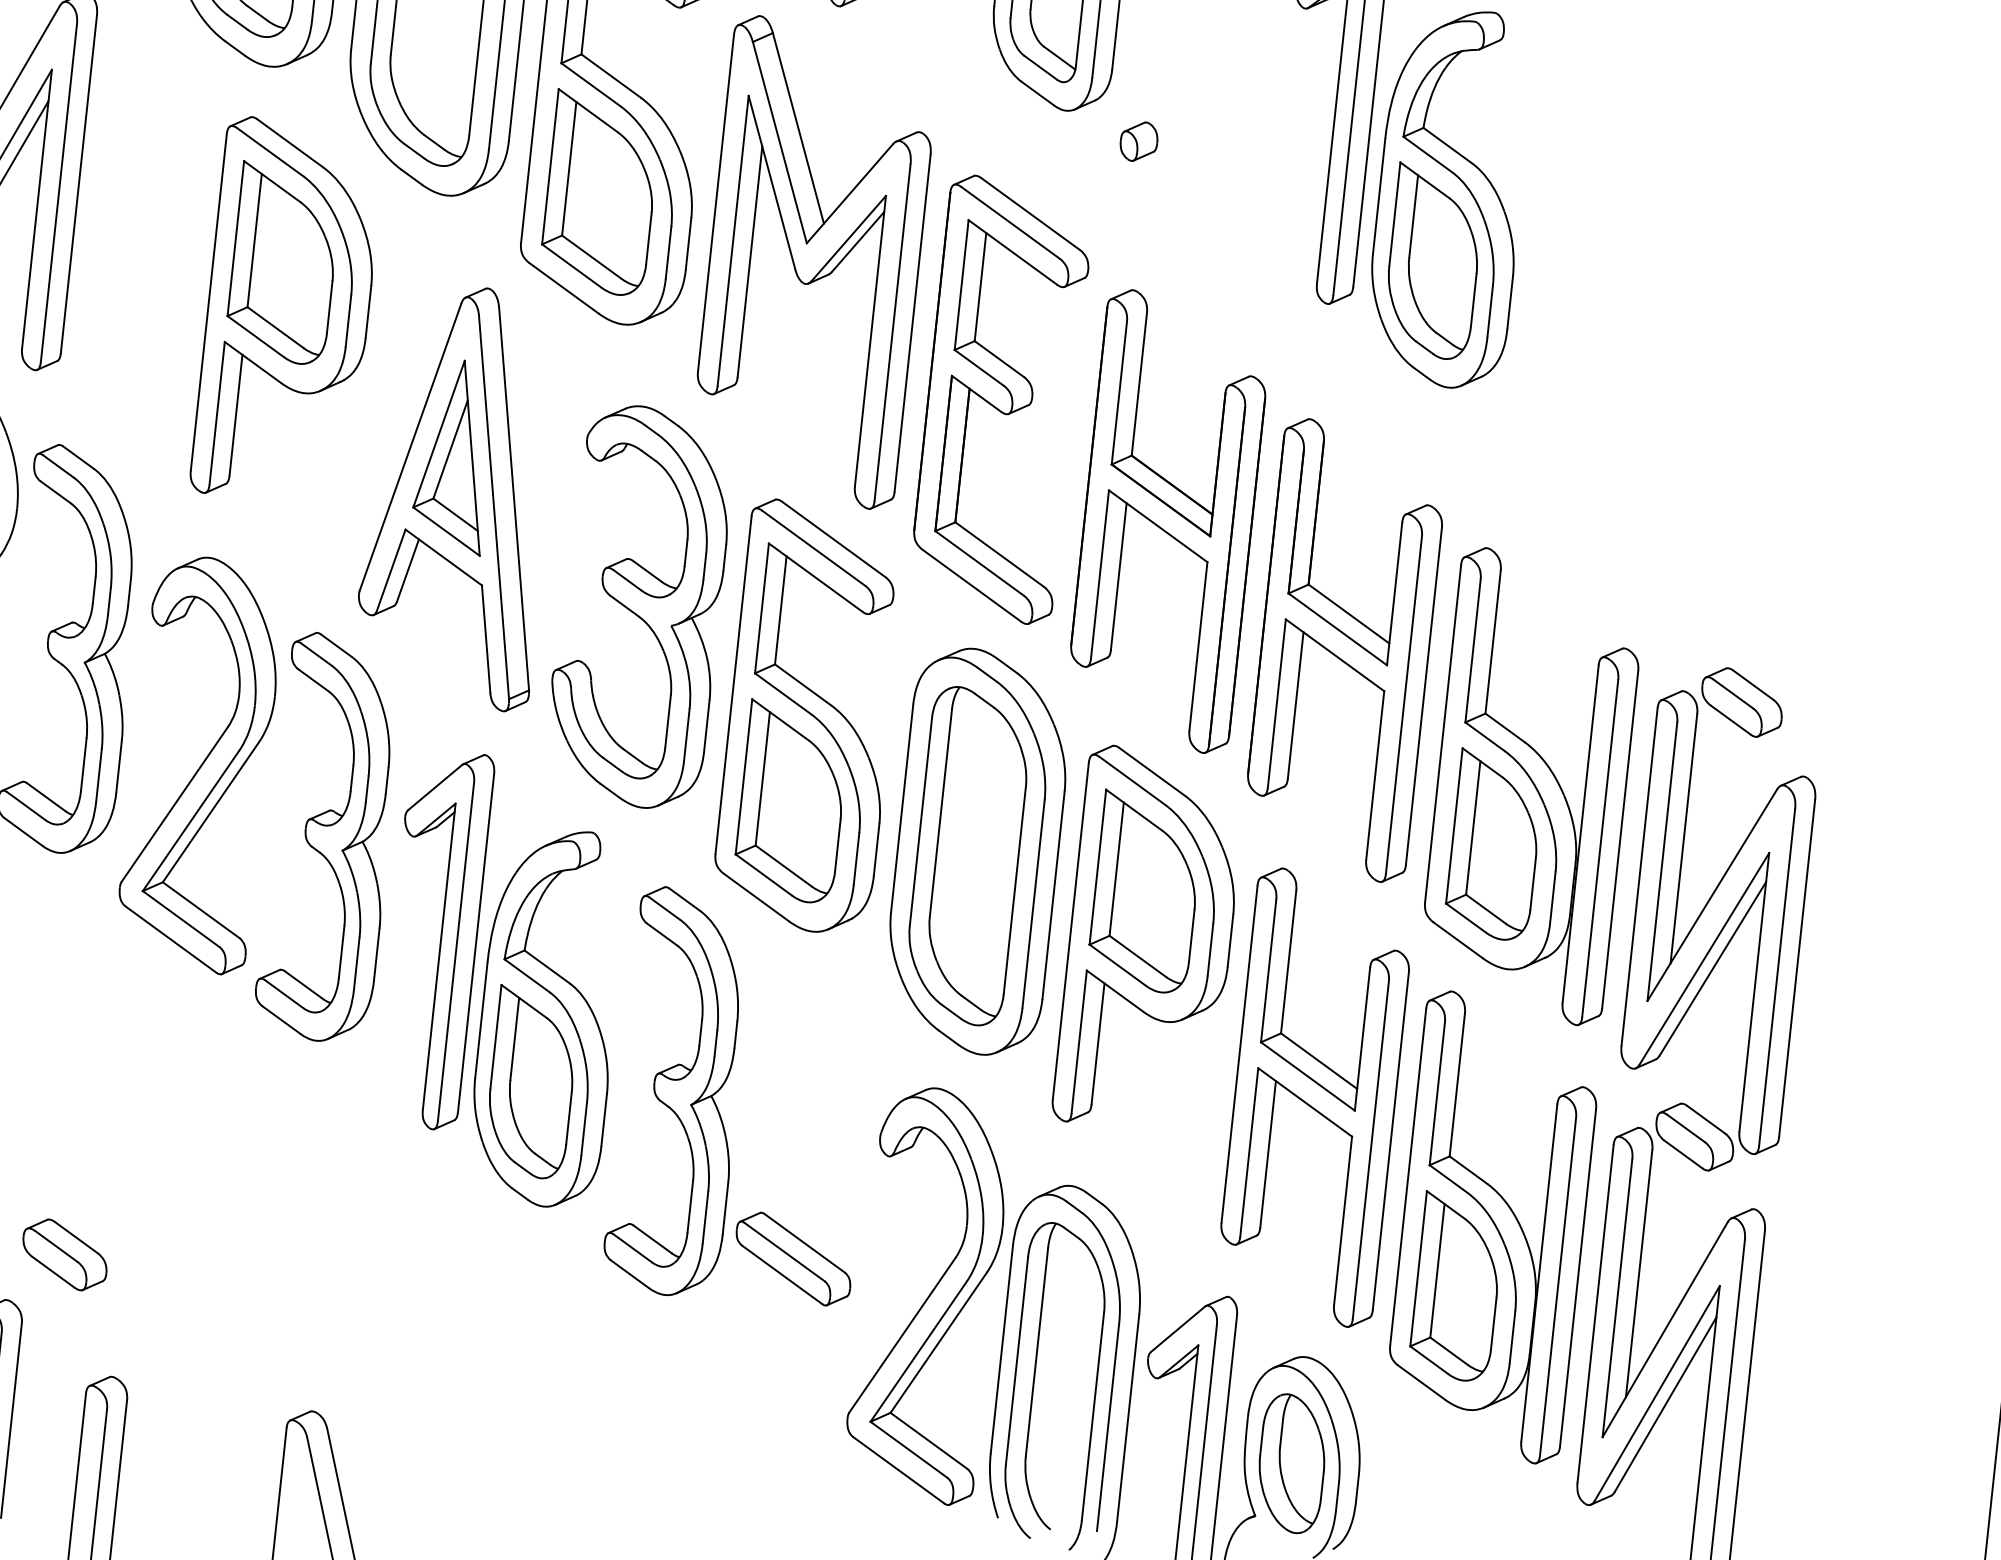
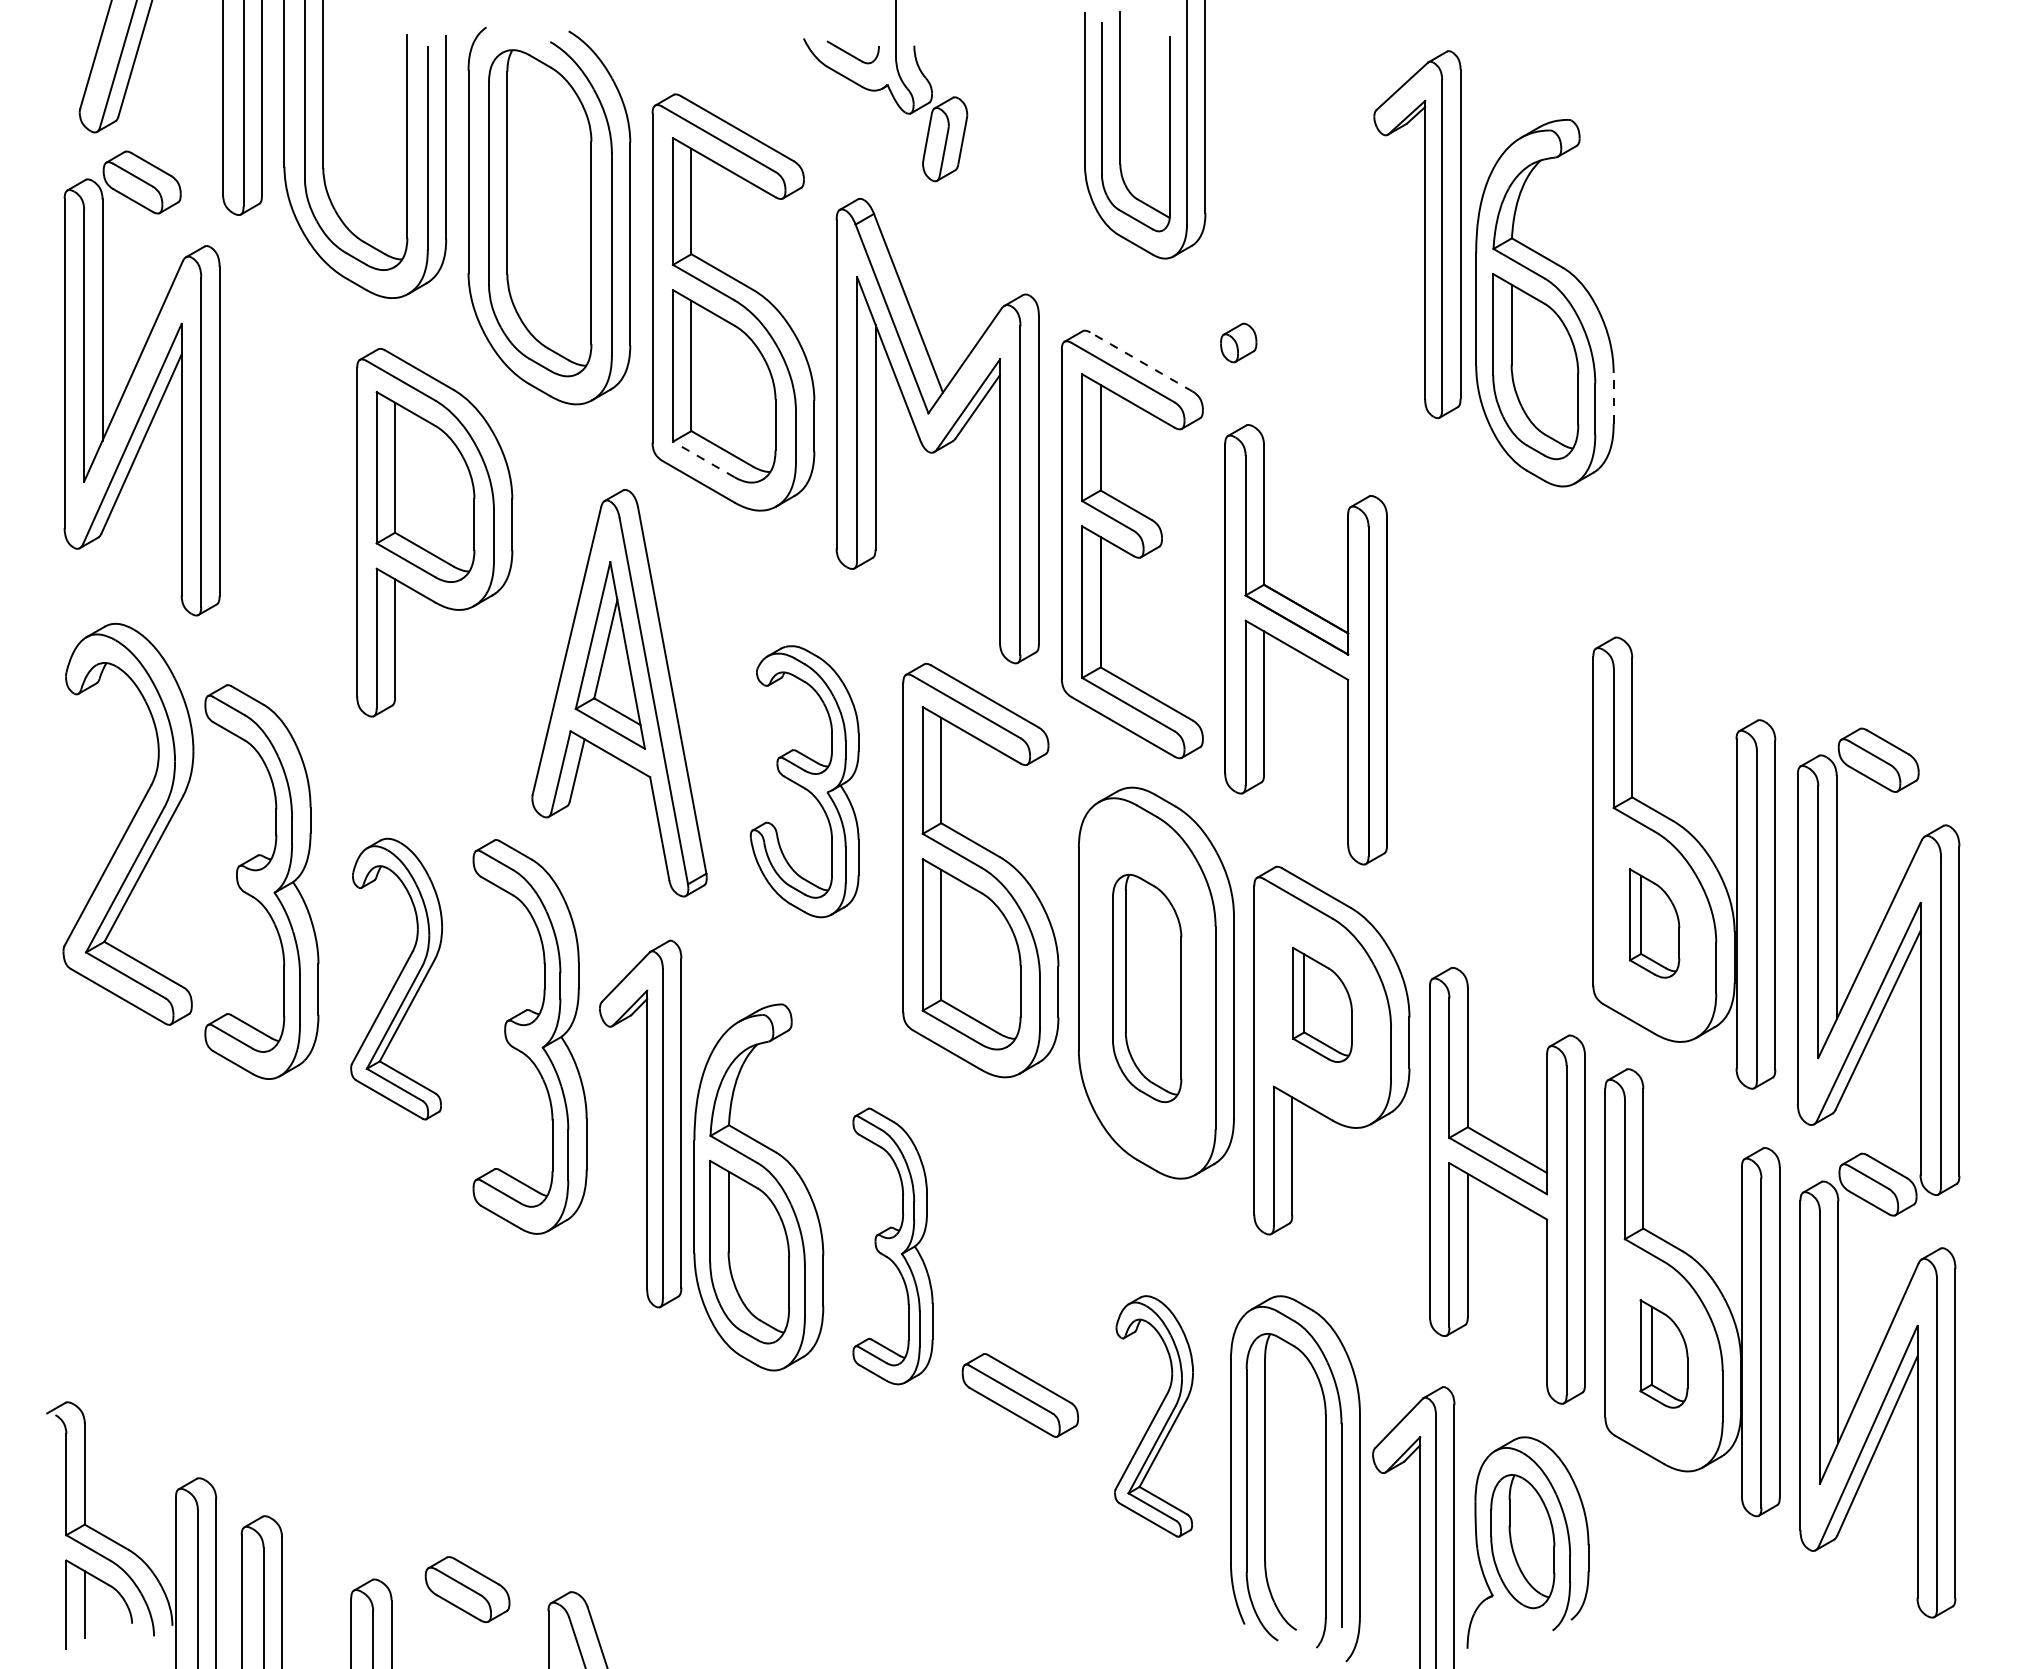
part: (1138, 141) -> (1238, 342), moved
line: (1030, 213) -> (1141, 361), solid -> dashed
line: (571, 265) -> (703, 459), solid -> dashed
line: (1510, 302) -> (1613, 397), solid -> dashed
part: (639, 606) -> (804, 781), size x0.7
part: (1344, 649) -> (1489, 750), removed
part: (200, 763) -> (396, 978), size x0.7
part: (1494, 845) -> (1654, 923), size x0.6
part: (967, 856) -> (1146, 988), size x0.7
part: (1145, 891) -> (1322, 1004), size x0.6
part: (678, 1092) -> (892, 1246), size x0.7
part: (64, 1254) -> (467, 1589), moved
part: (1456, 1286) -> (1663, 1353), size x0.6
part: (927, 1295) -> (1153, 1416), size x0.6

